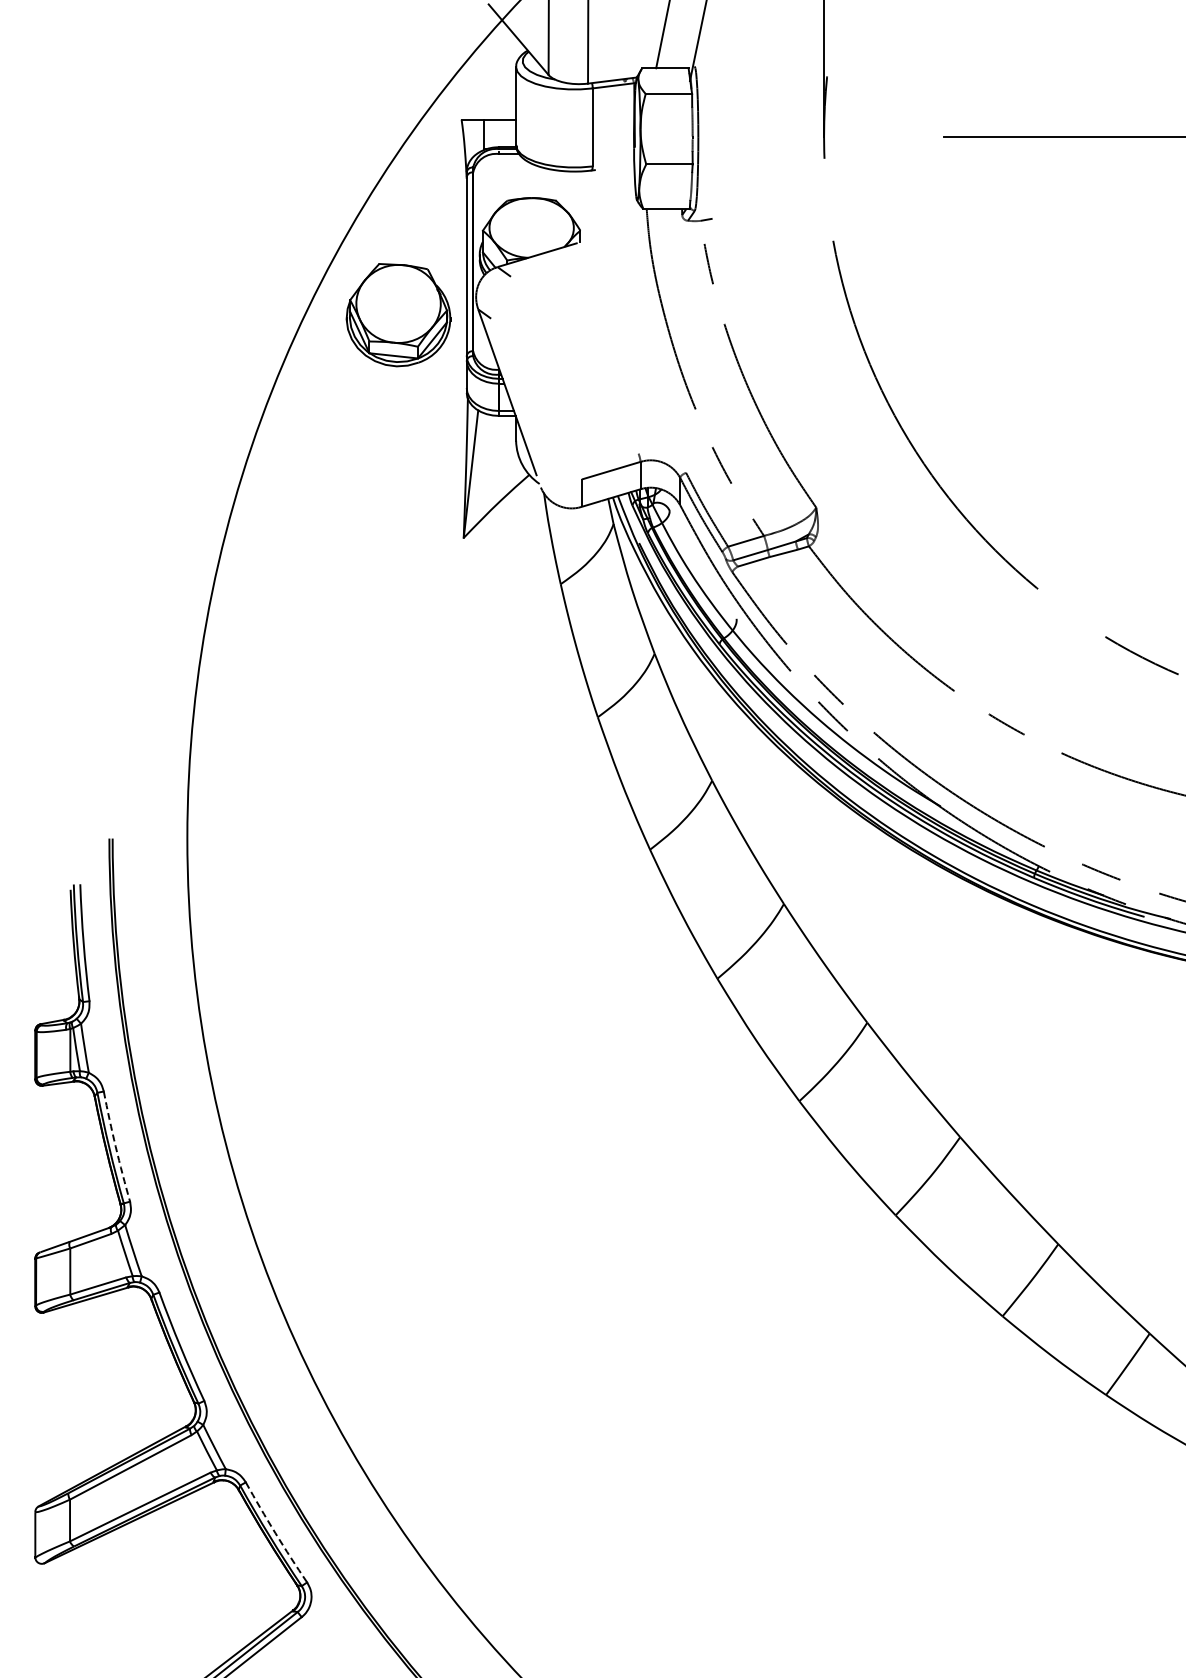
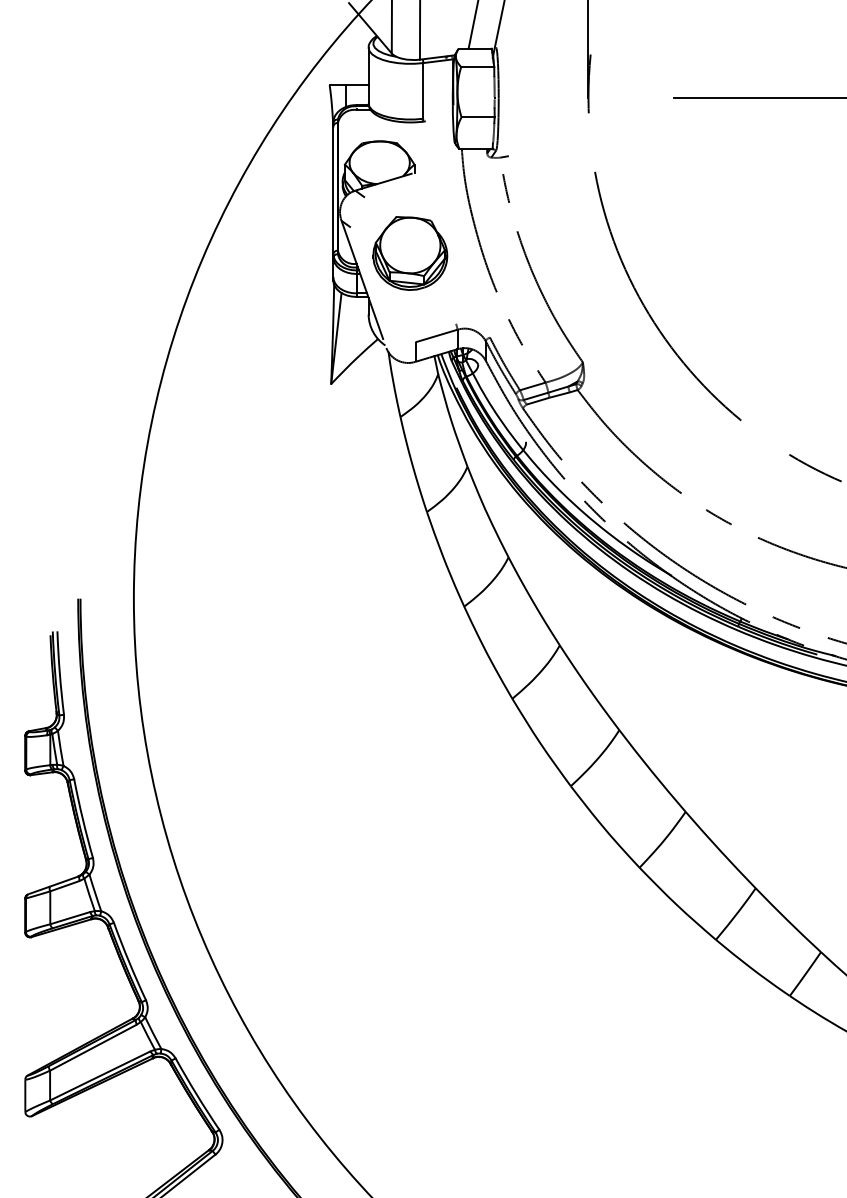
part: (398, 315) -> (410, 253), moved
arc: (115, 1146) -> (82, 818), dashed -> solid
arc: (275, 1533) -> (196, 1094), dashed -> solid

